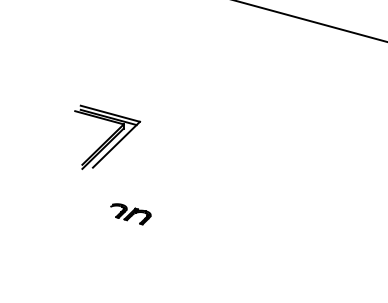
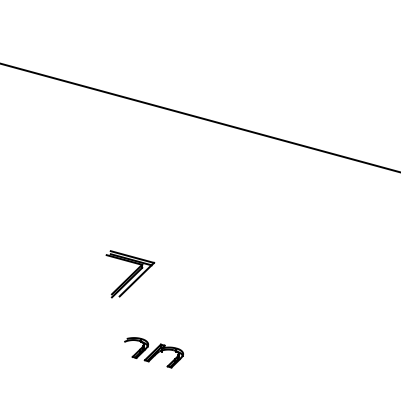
part: (107, 137) -> (130, 274), size x0.71
part: (130, 213) -> (153, 352), size x1.43

